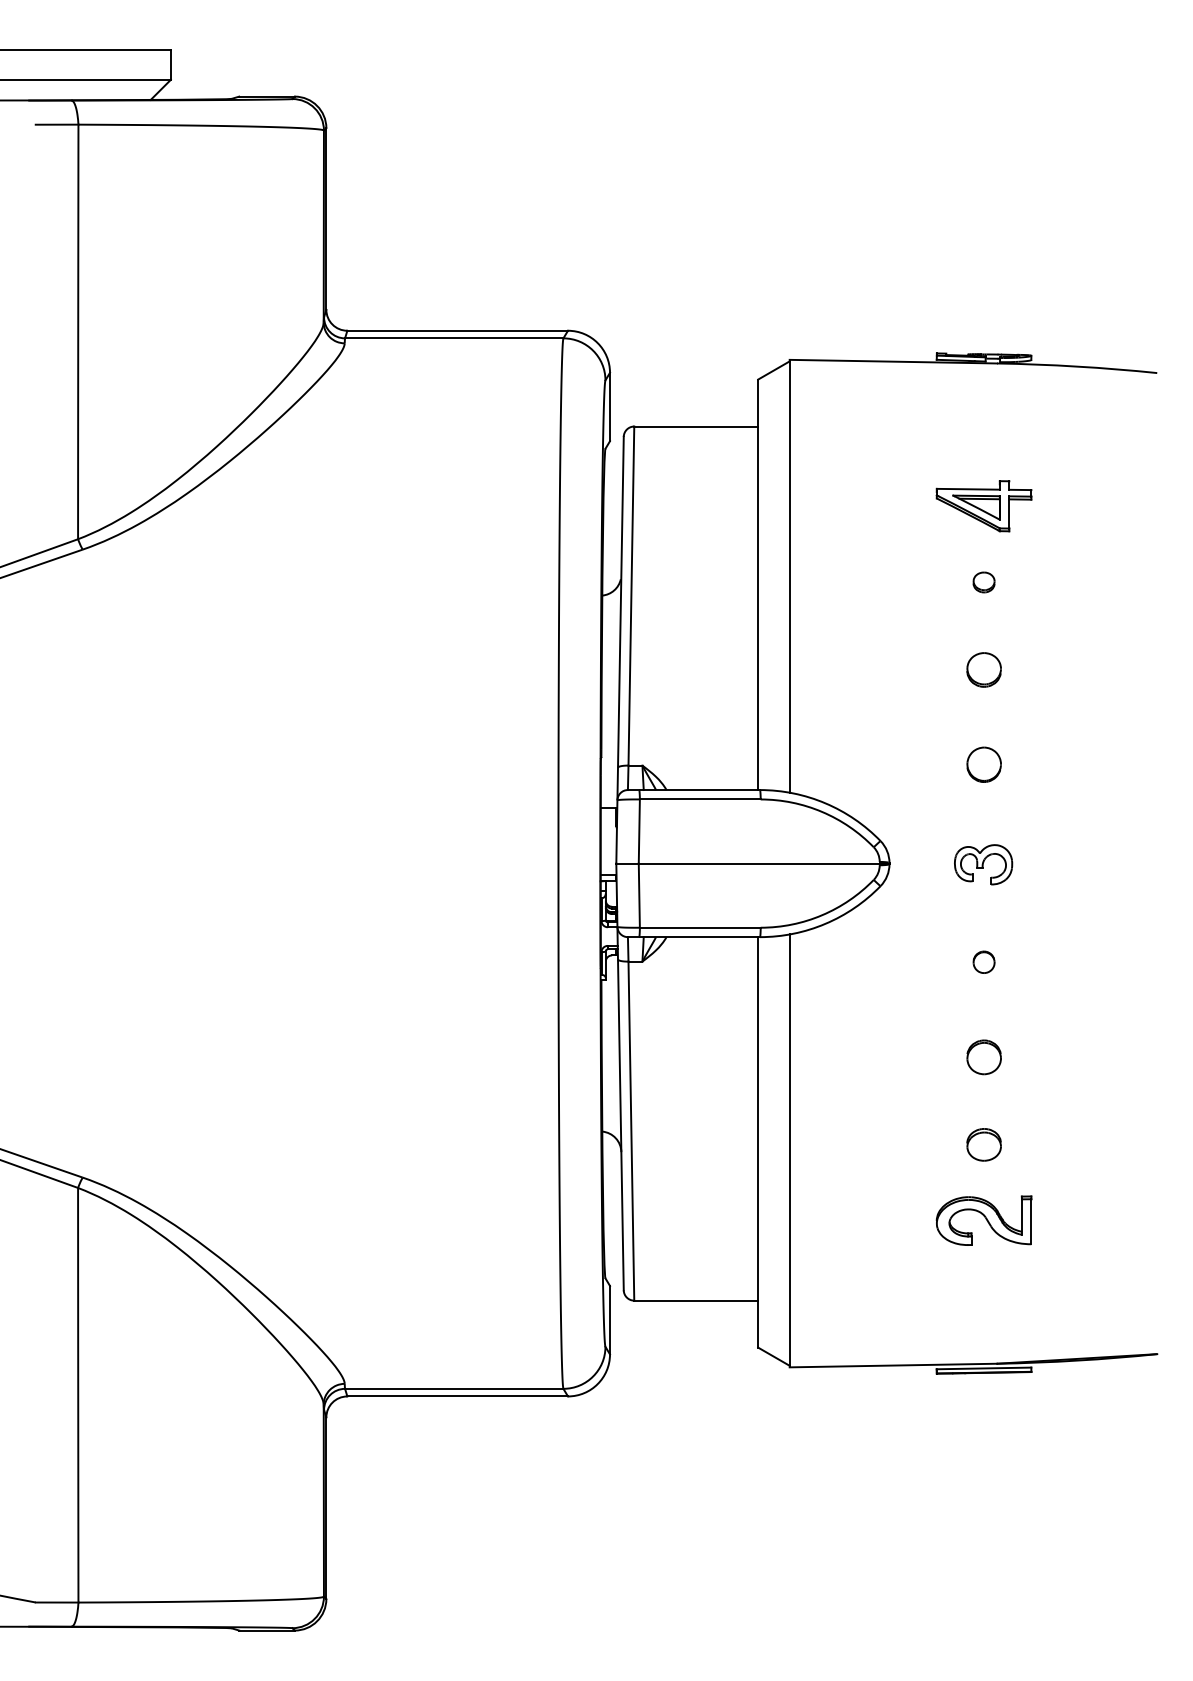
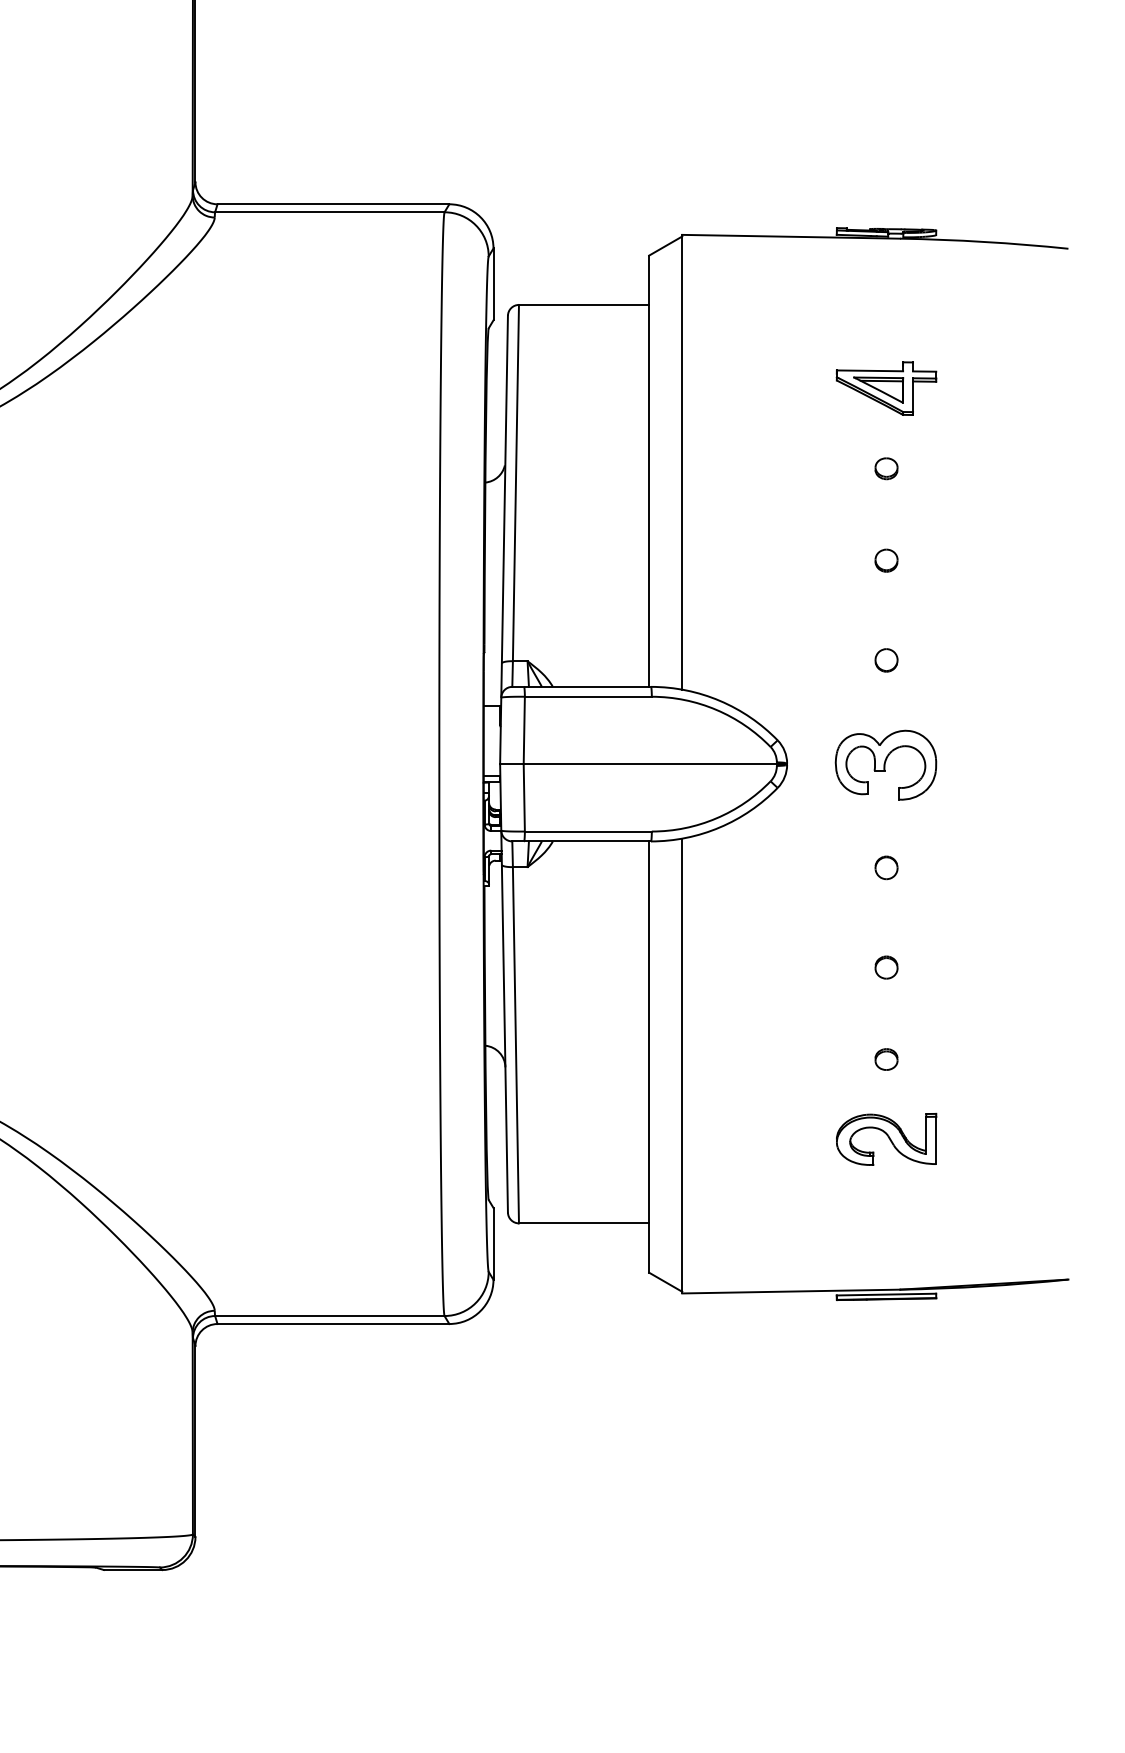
part: (983, 669) -> (885, 560), size x0.62
part: (983, 764) -> (885, 660), size x0.62
part: (983, 864) -> (885, 765), size x1.67
part: (983, 1056) -> (885, 966), size x0.62
part: (983, 1144) -> (885, 1059), size x0.62

